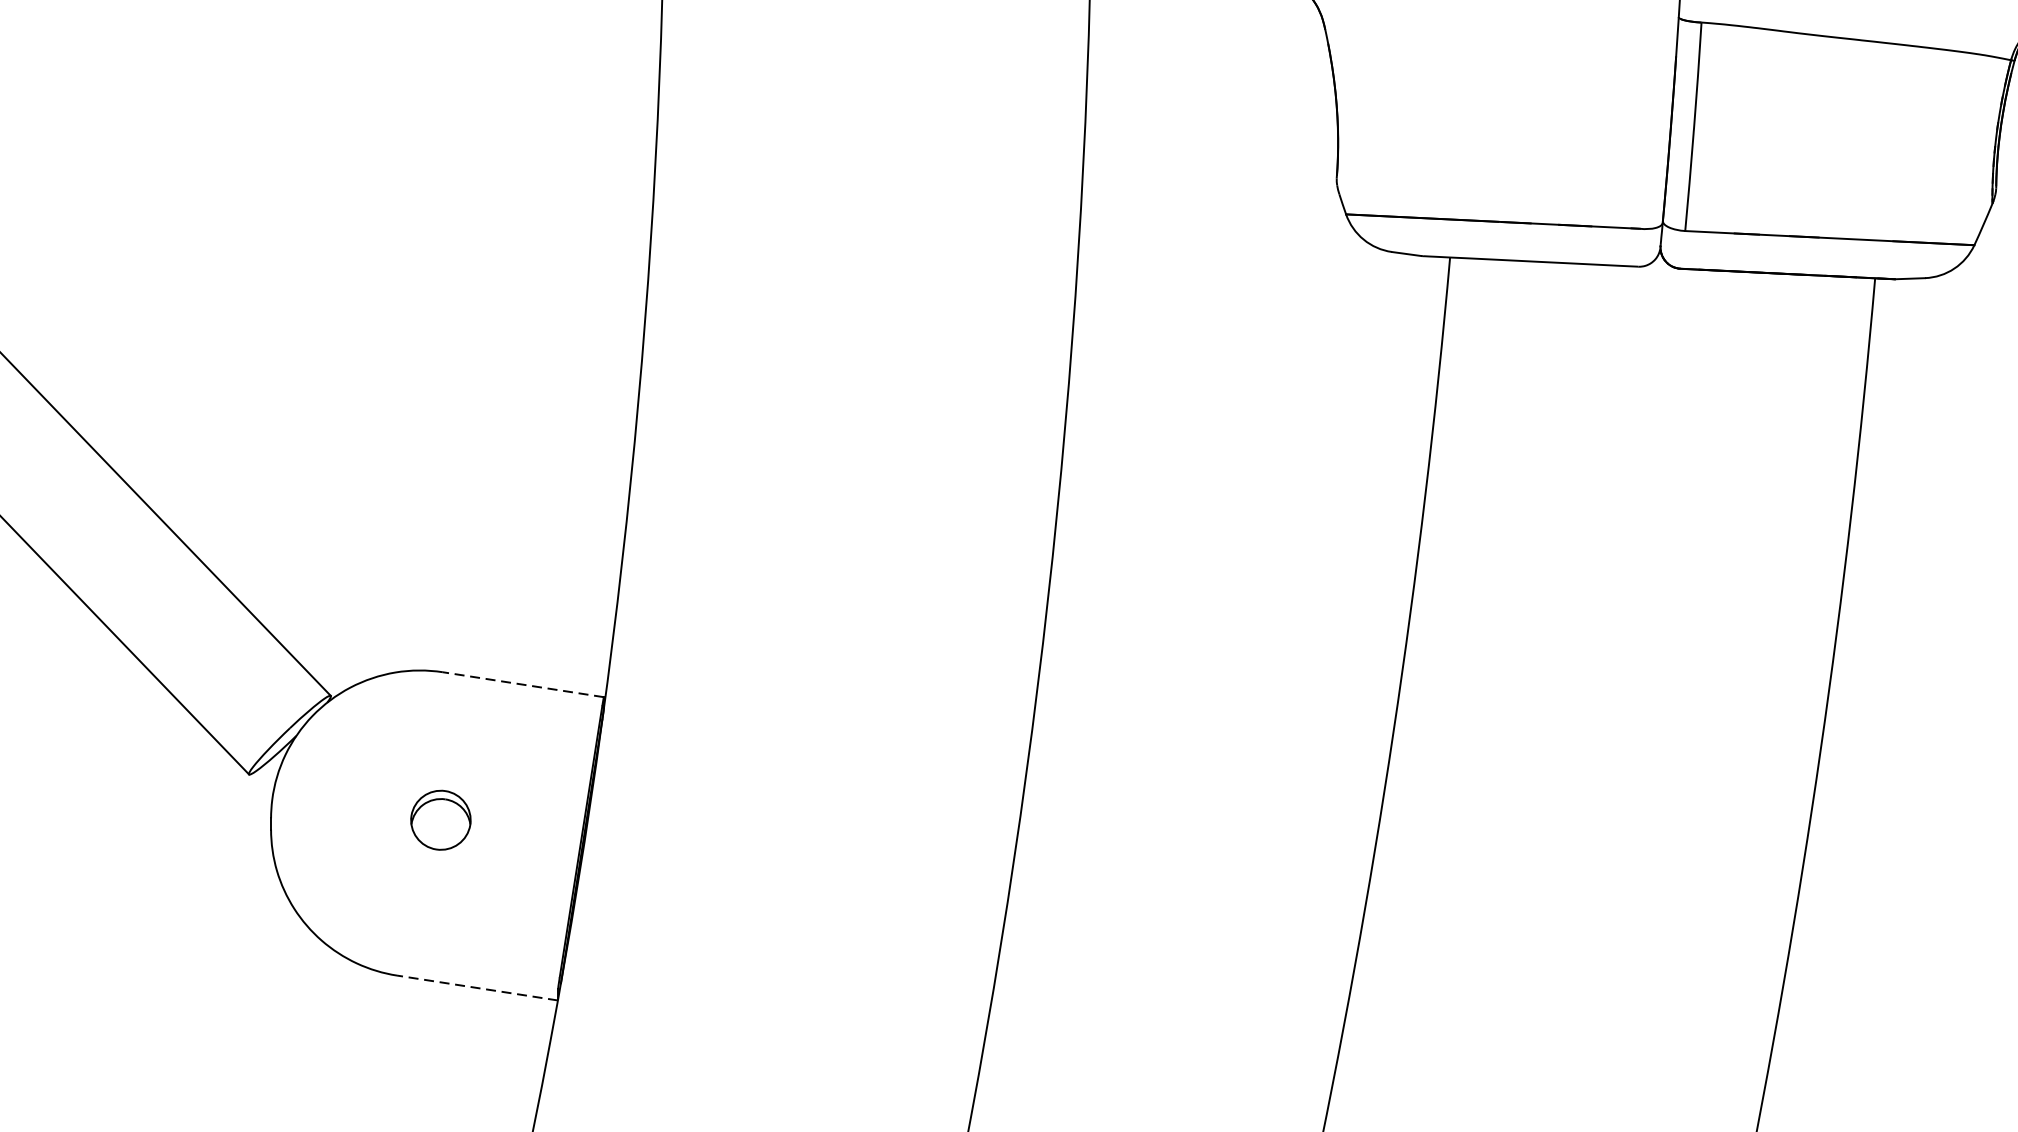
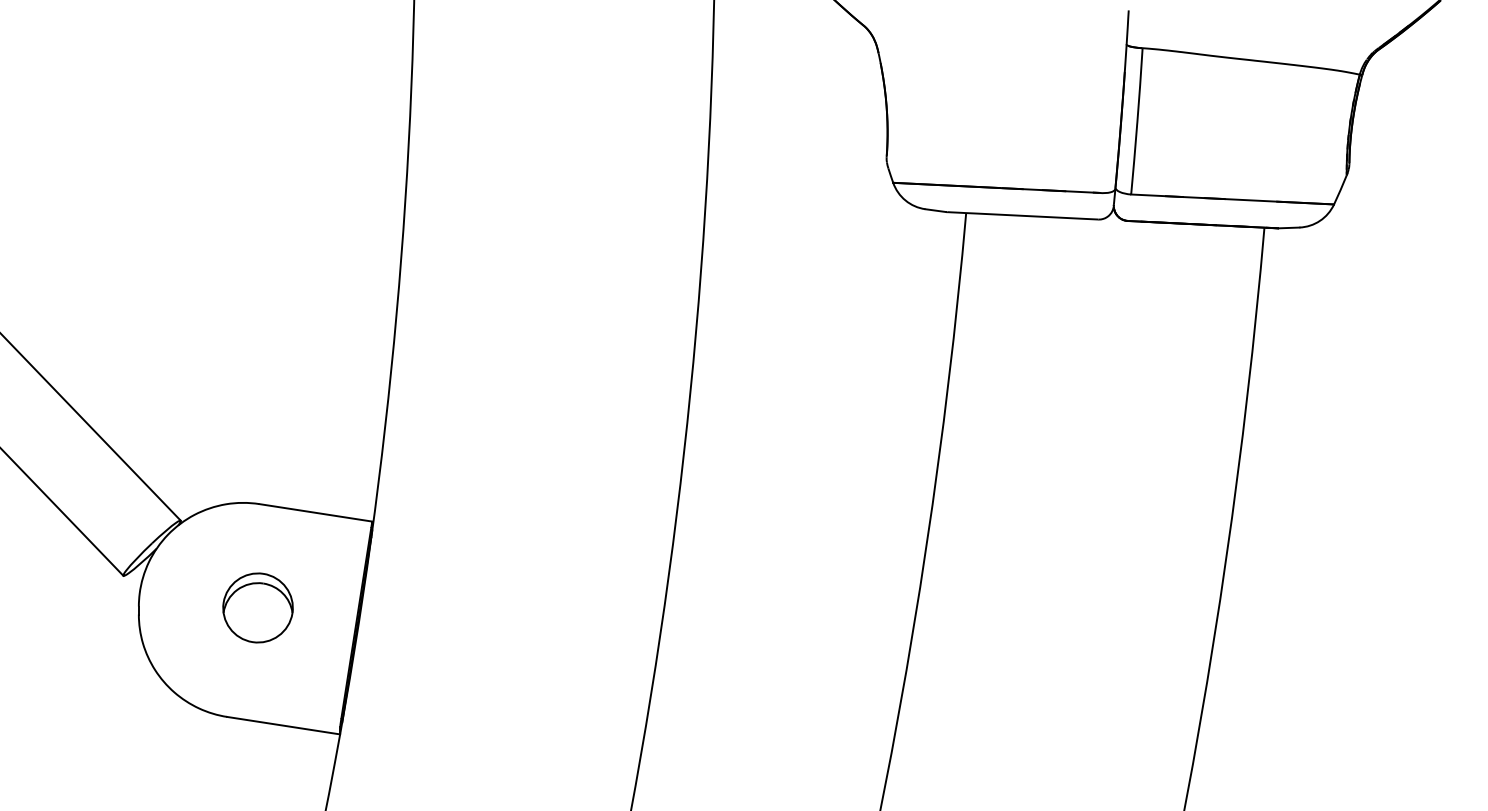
line: (522, 684) -> (315, 512), dashed -> solid
part: (440, 819) -> (257, 607), size x1.67
line: (477, 987) -> (283, 725), dashed -> solid

